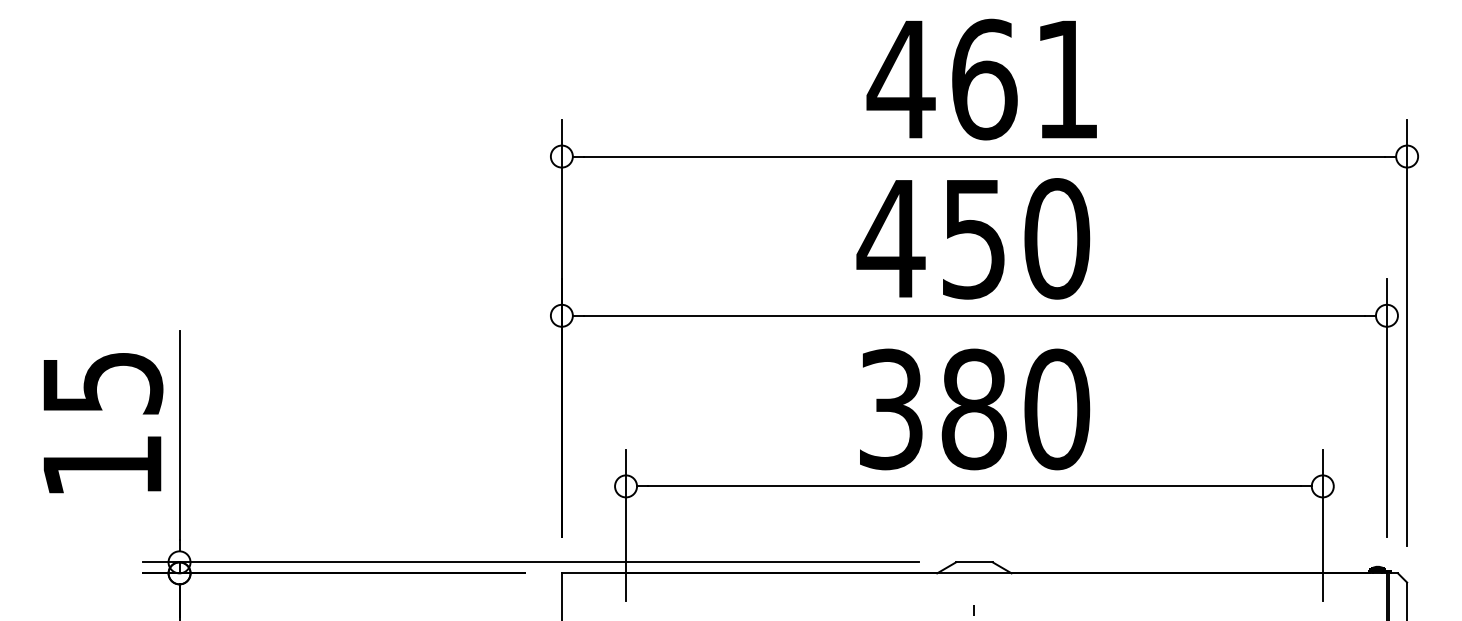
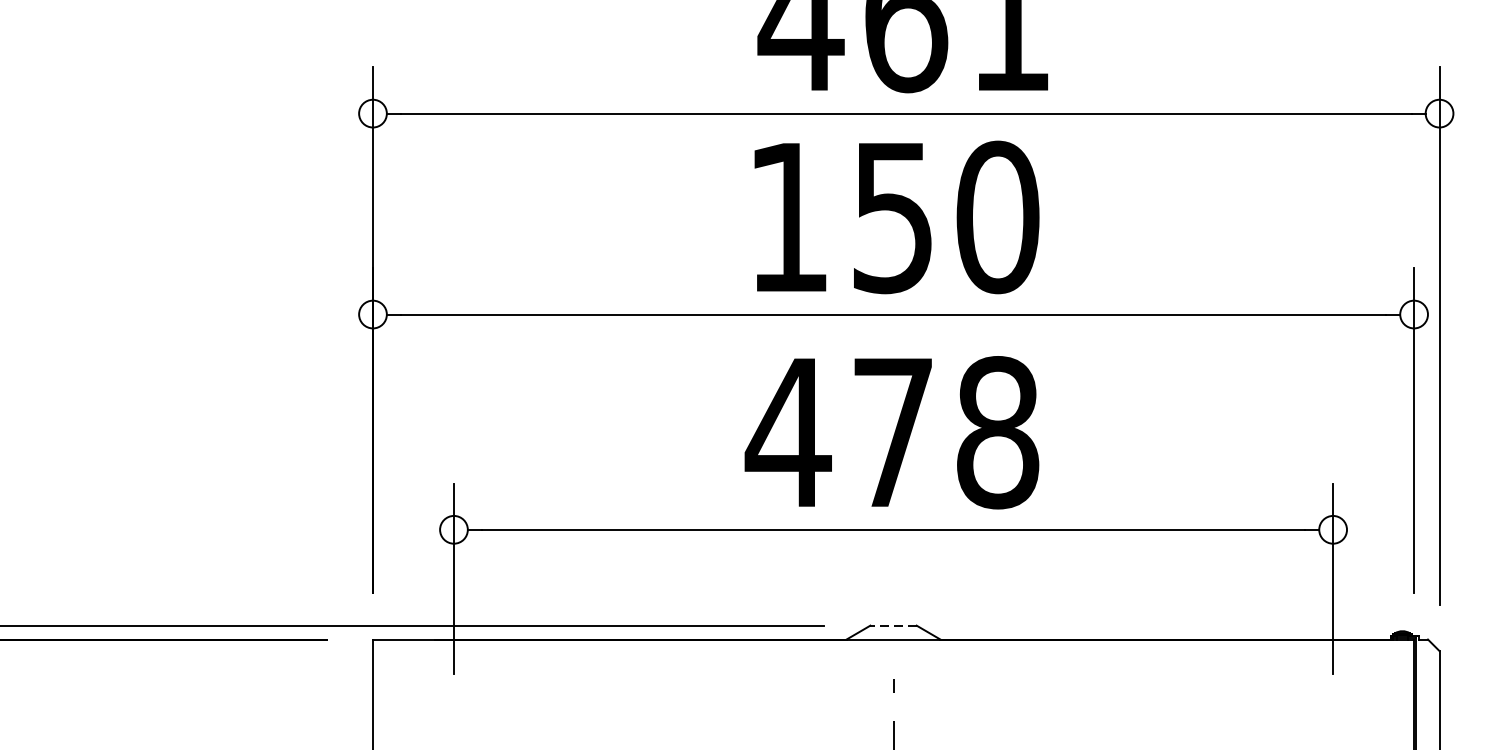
text: (890, 238) -> (787, 217), 450 -> 150
text: (973, 409) -> (892, 432), 380 -> 478
line: (973, 562) -> (892, 625), solid -> dashed

